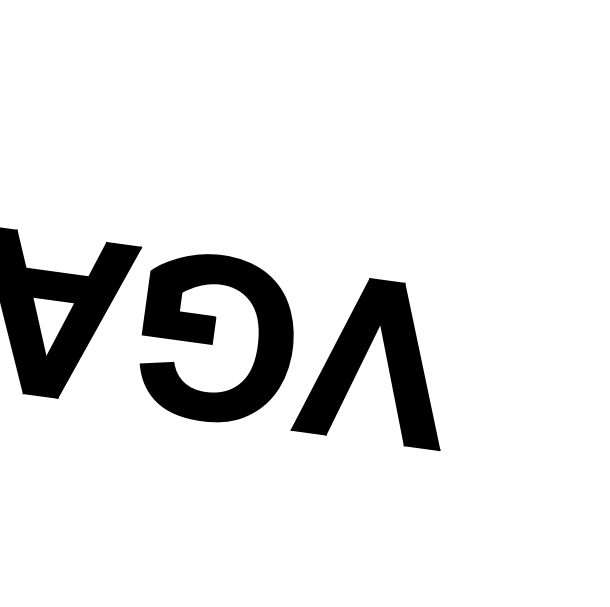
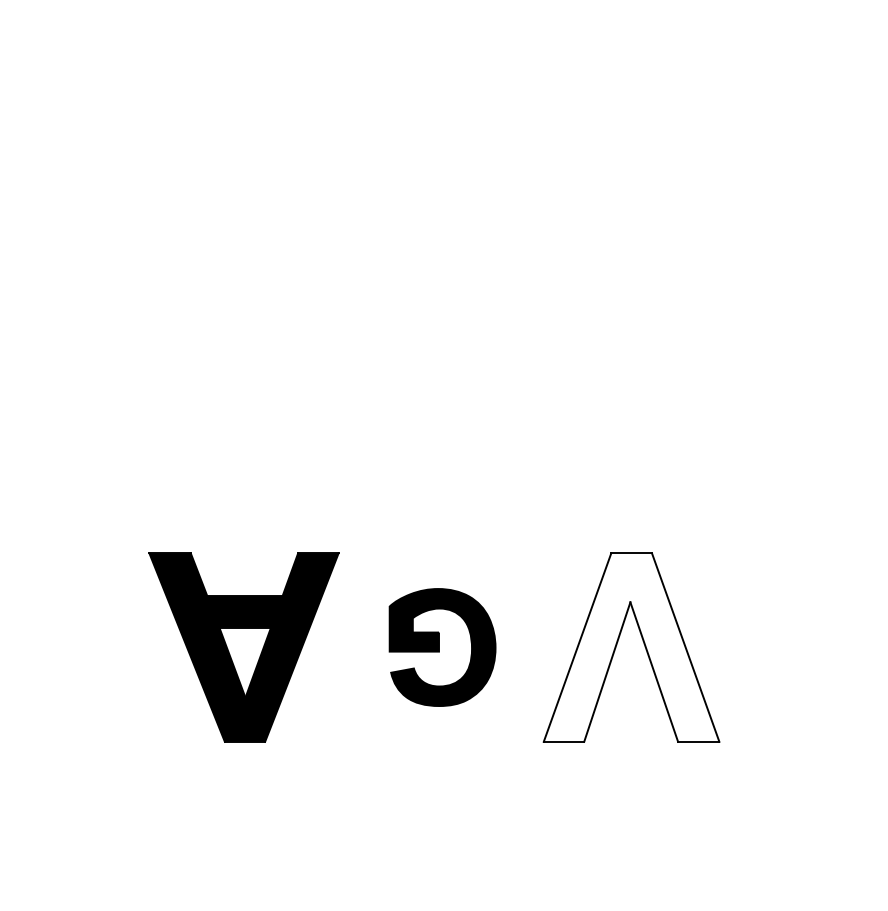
part: (217, 338) -> (442, 647), size x0.6
fill: (376, 360) -> (631, 647), removed

